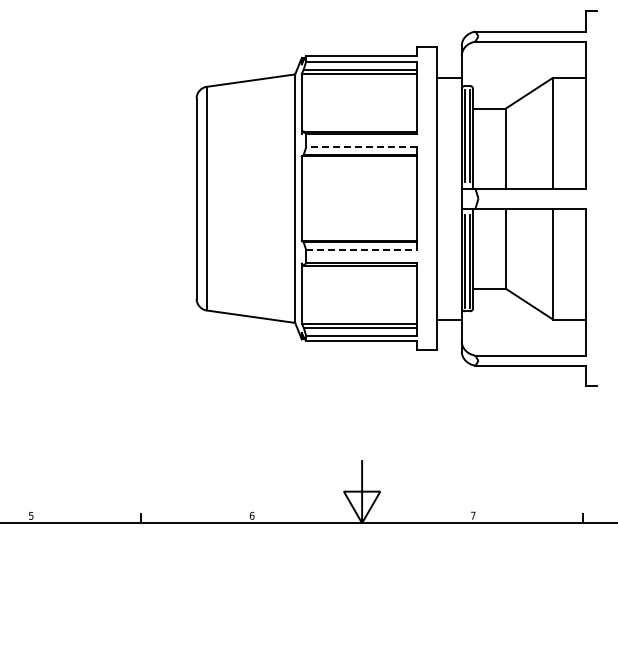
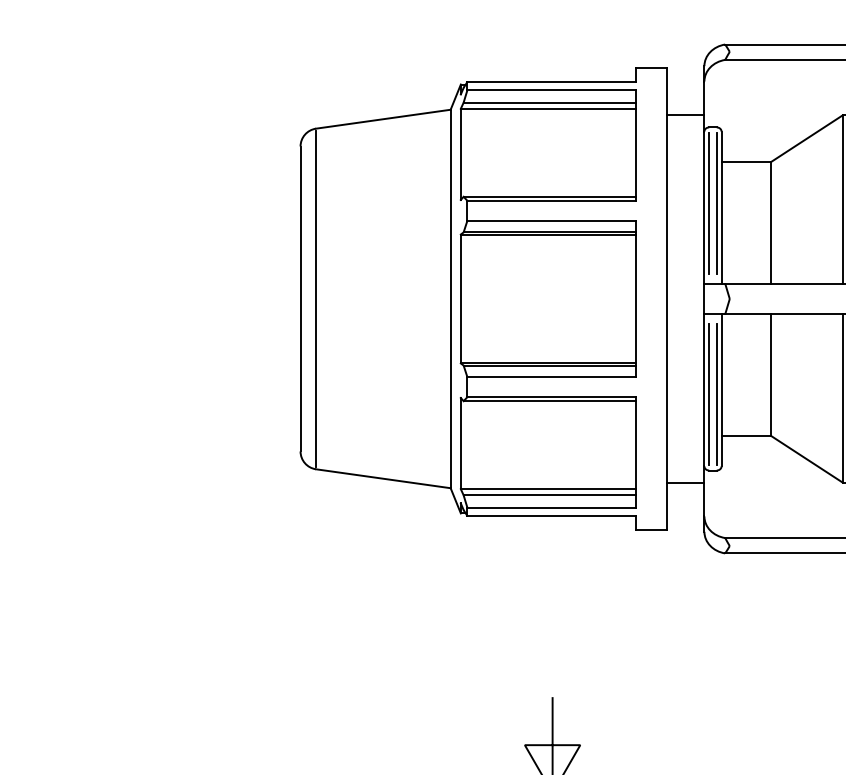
line: (361, 147) -> (551, 221), dashed -> solid
line: (362, 249) -> (553, 376), dashed -> solid

